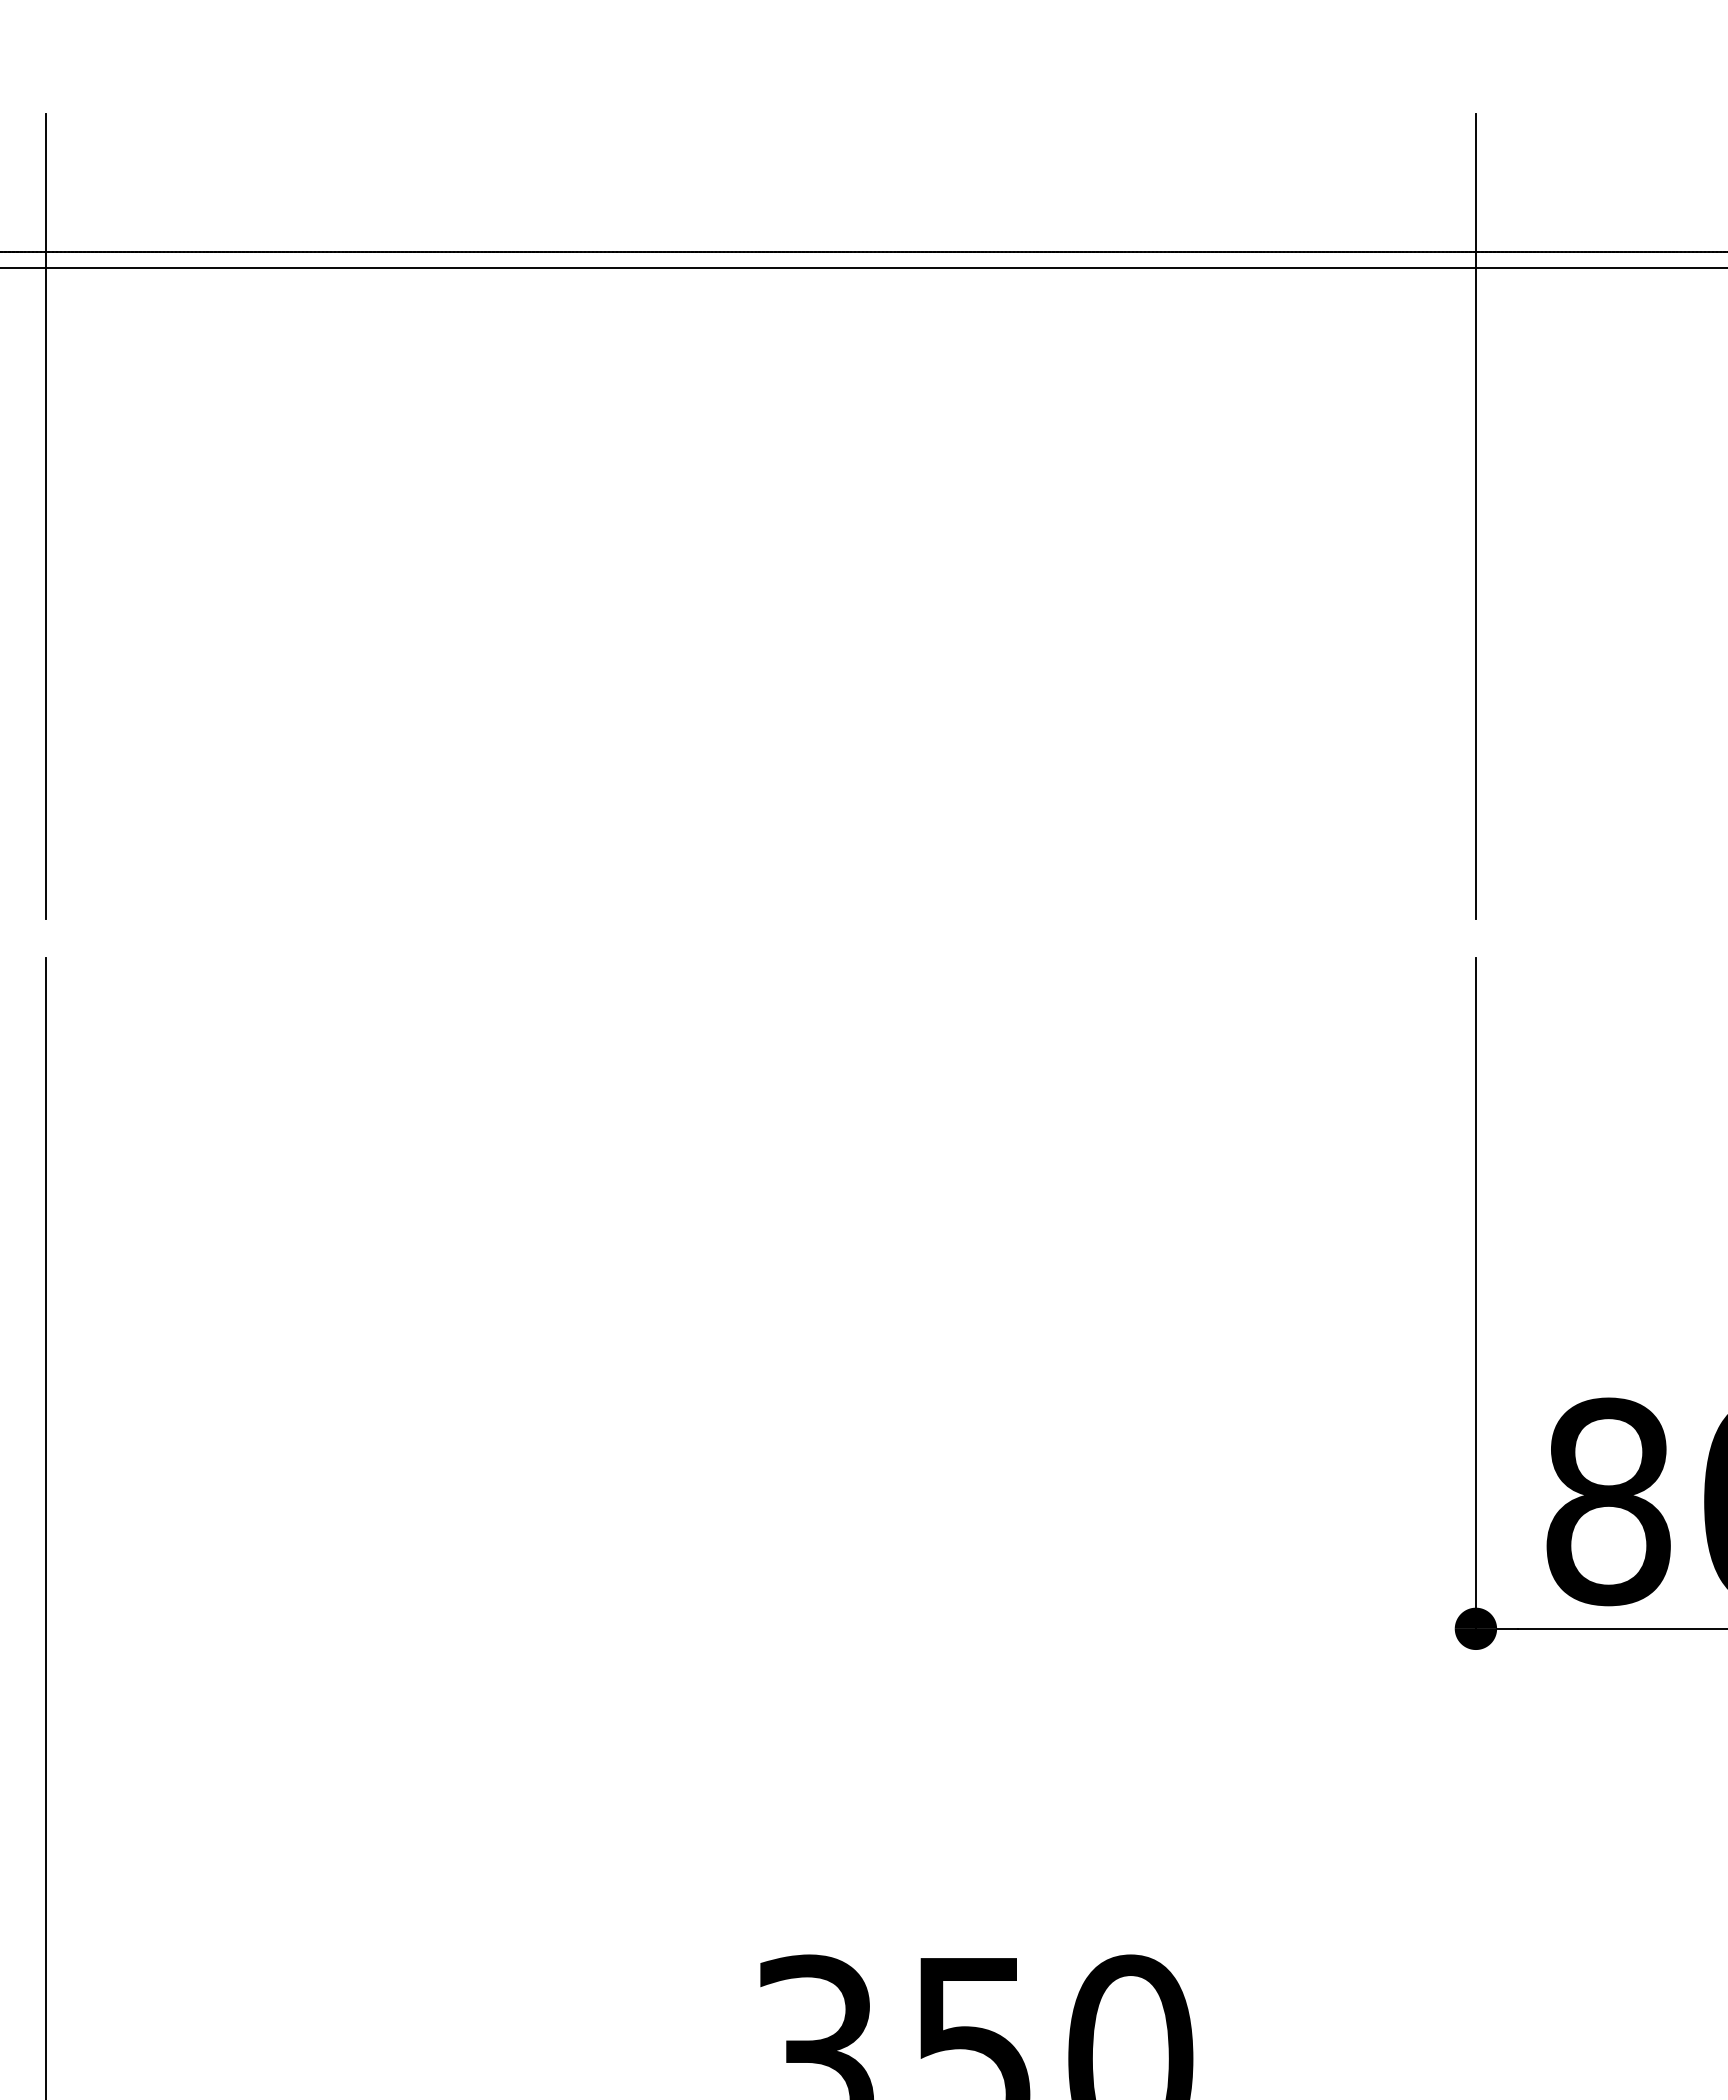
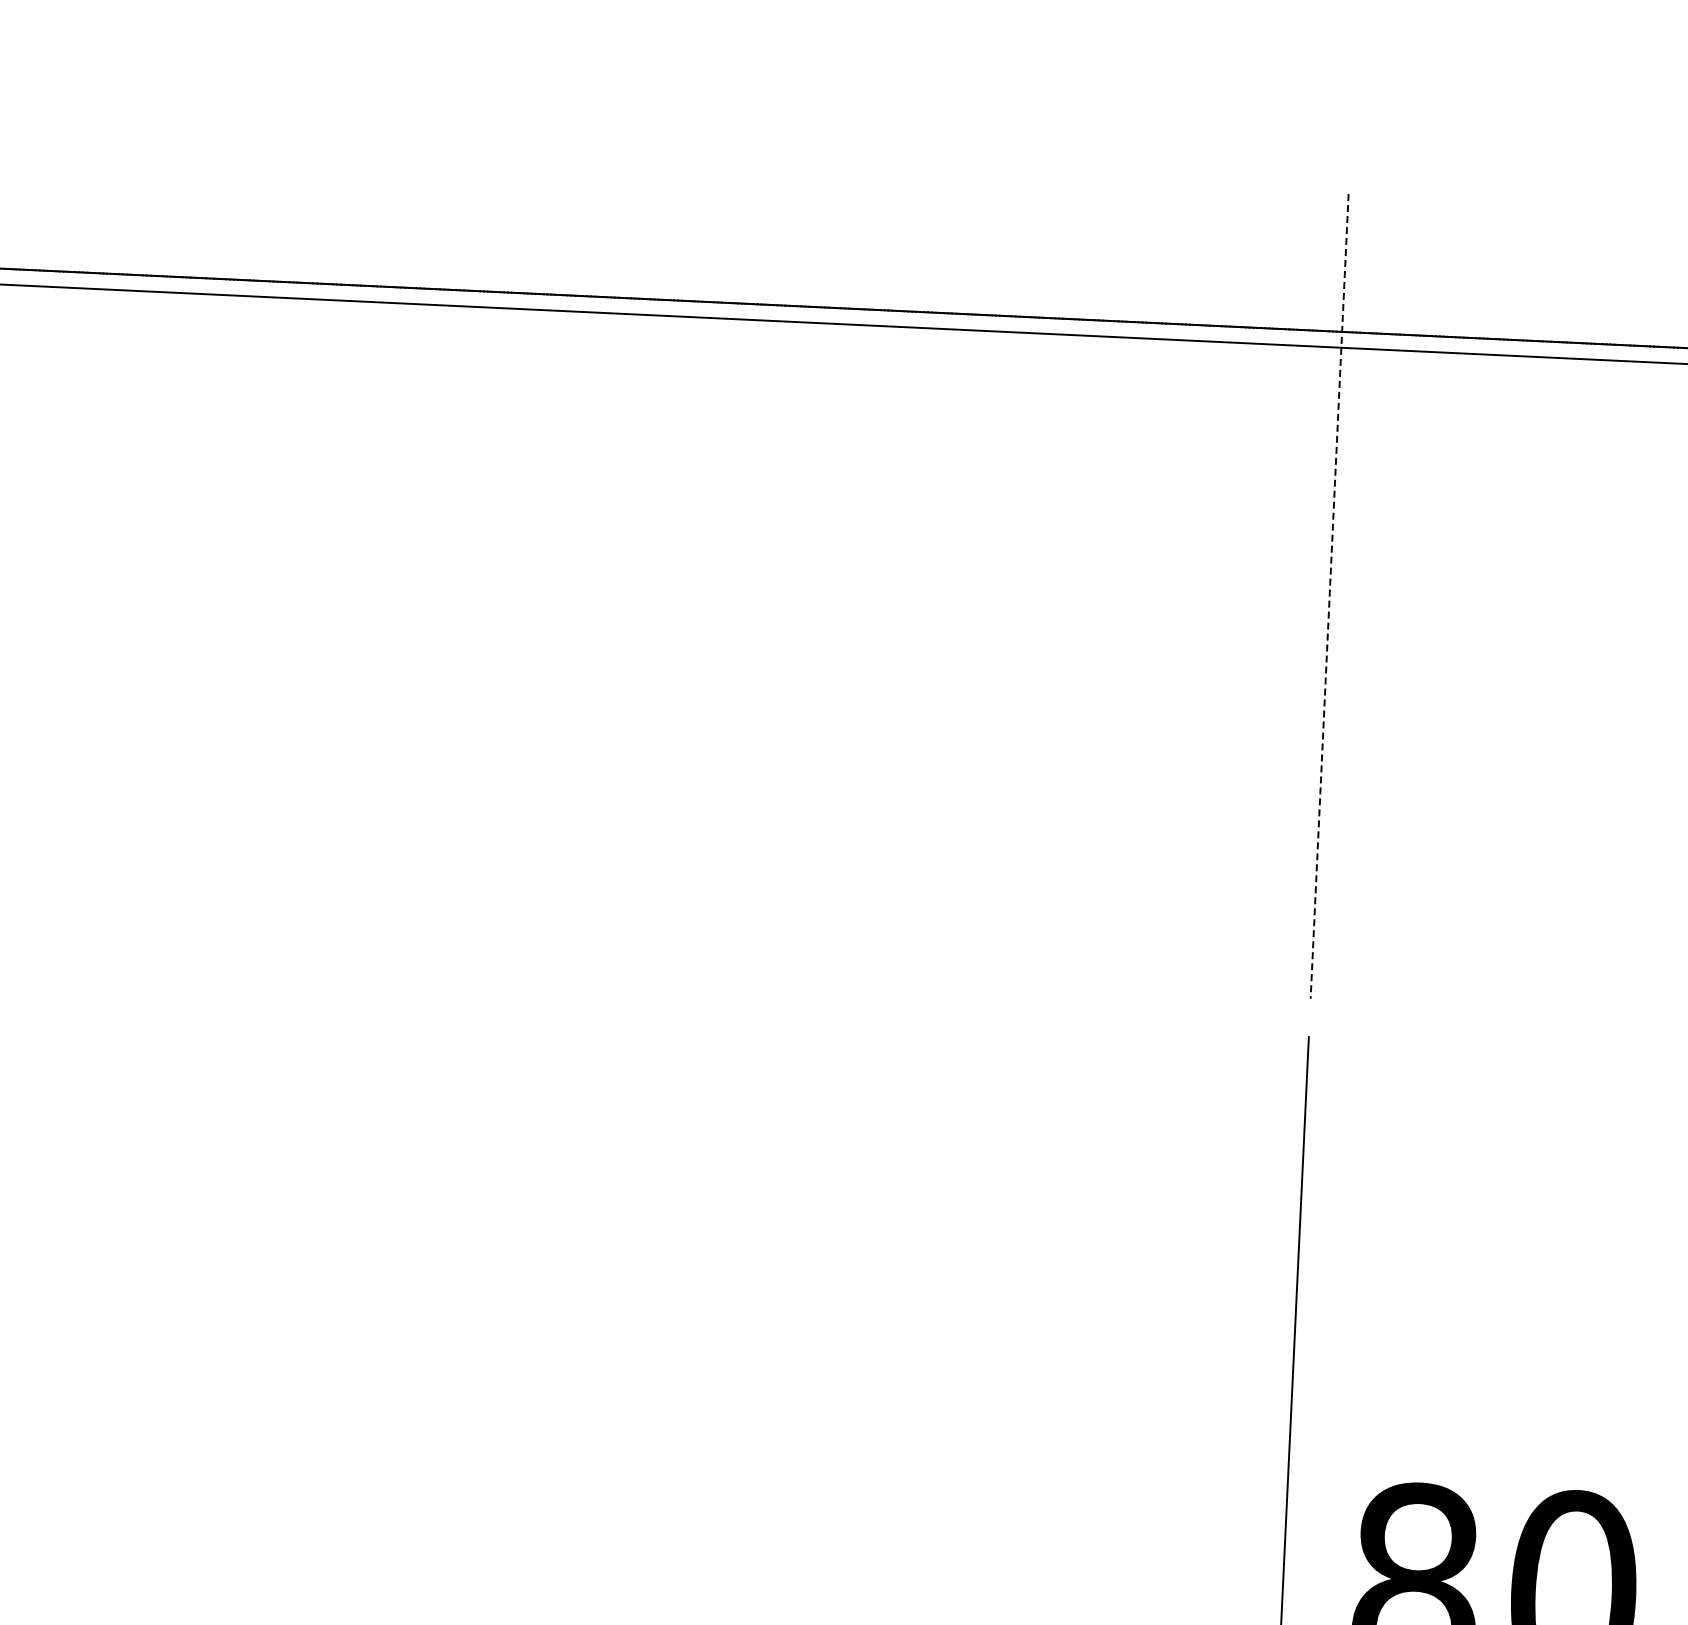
line: (1475, 516) -> (1329, 596), solid -> dashed

